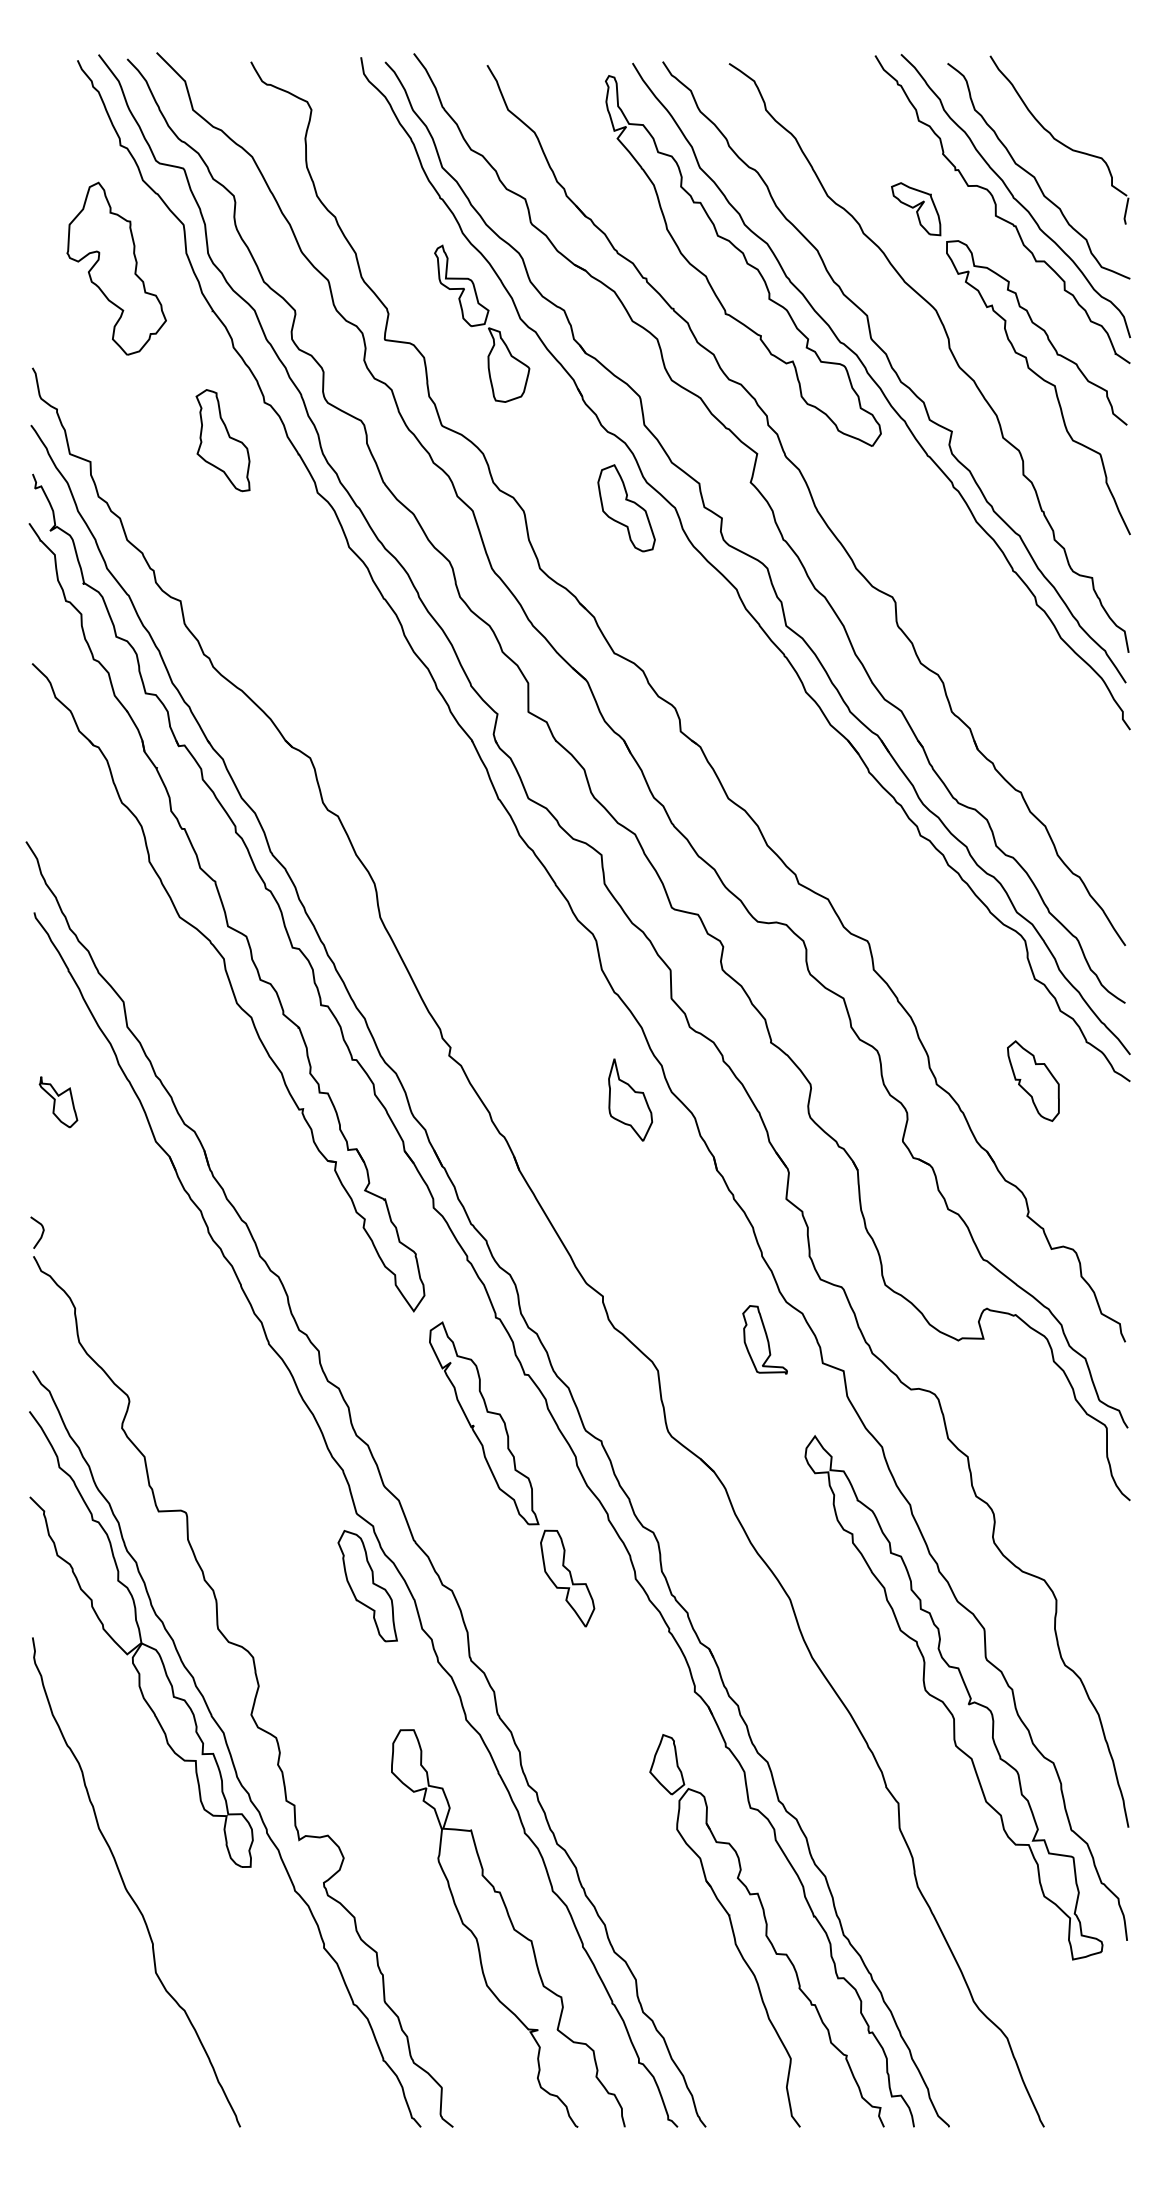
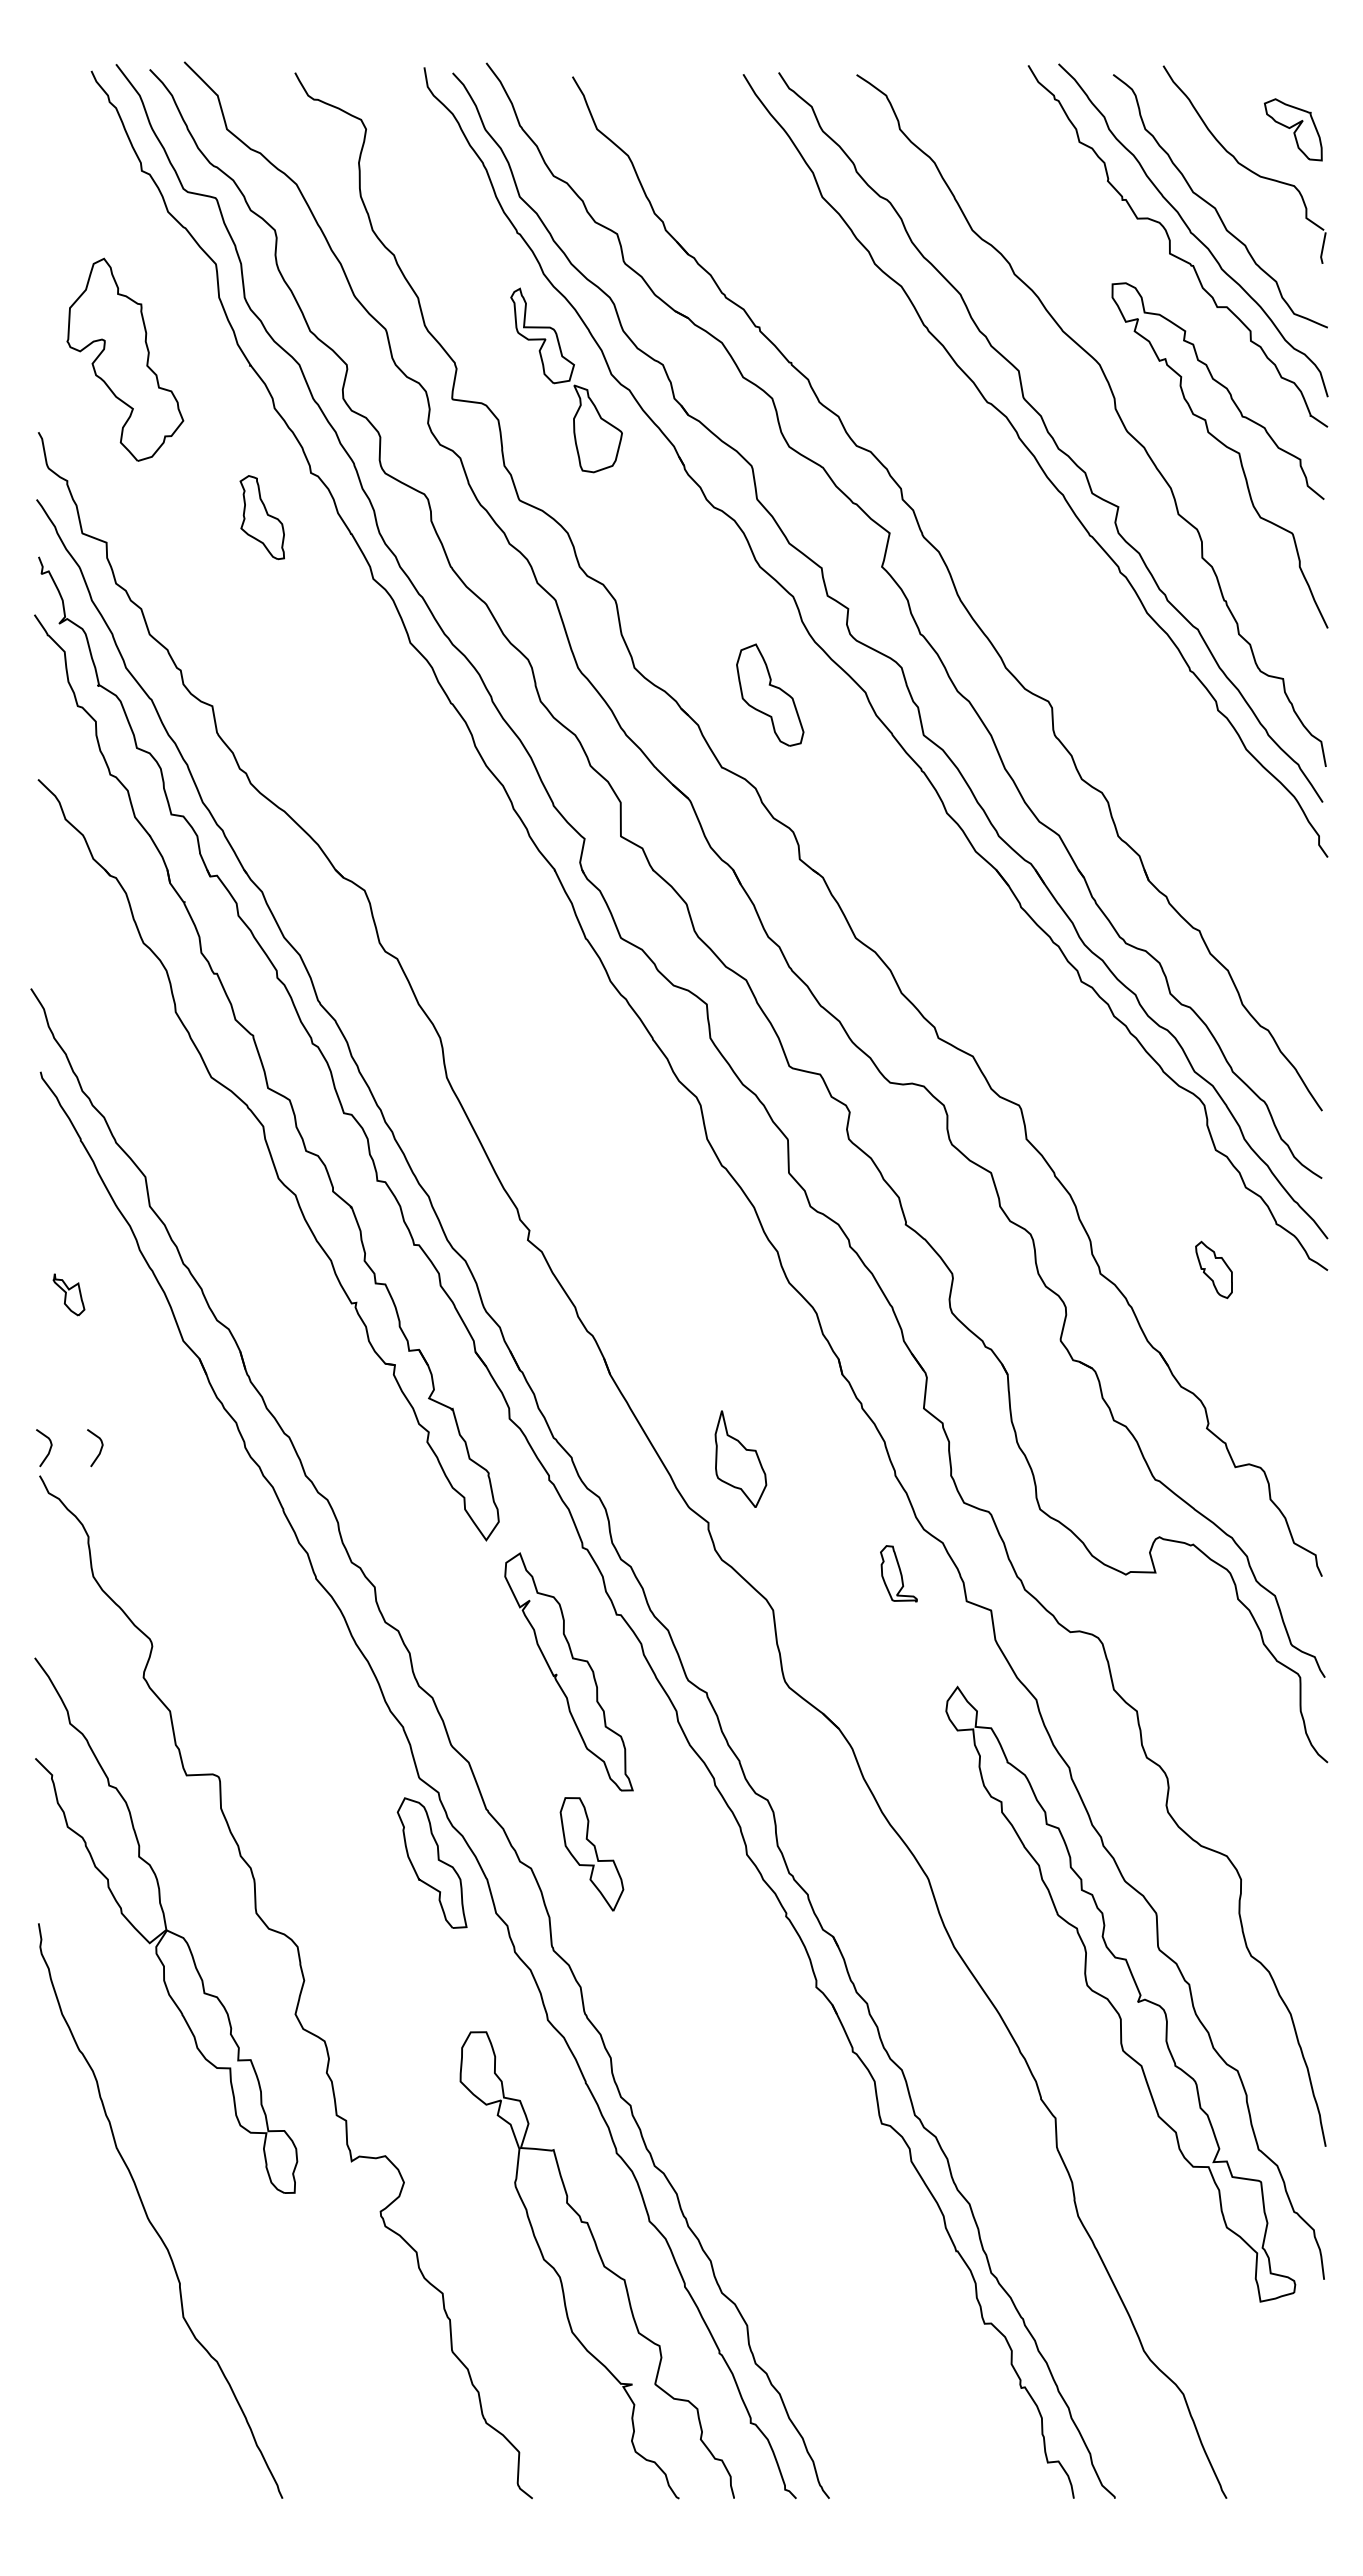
part: (915, 208) -> (1292, 129), moved
part: (743, 260) -> (873, 306), removed
part: (116, 268) -> (125, 359), moved
part: (223, 440) -> (262, 517), size x0.7
part: (626, 507) -> (770, 694), moved
part: (1032, 1080) -> (1213, 1269), size x0.6
part: (630, 1099) -> (740, 1458), moved
part: (58, 1102) -> (68, 1294), size x0.7
curve: (85, 1233) -> (100, 1448), added
part: (764, 1339) -> (898, 1573), size x0.7
part: (567, 1578) -> (591, 1854), moved
curve: (227, 1749) -> (267, 2054), removed
part: (767, 1930) -> (901, 2267), removed

